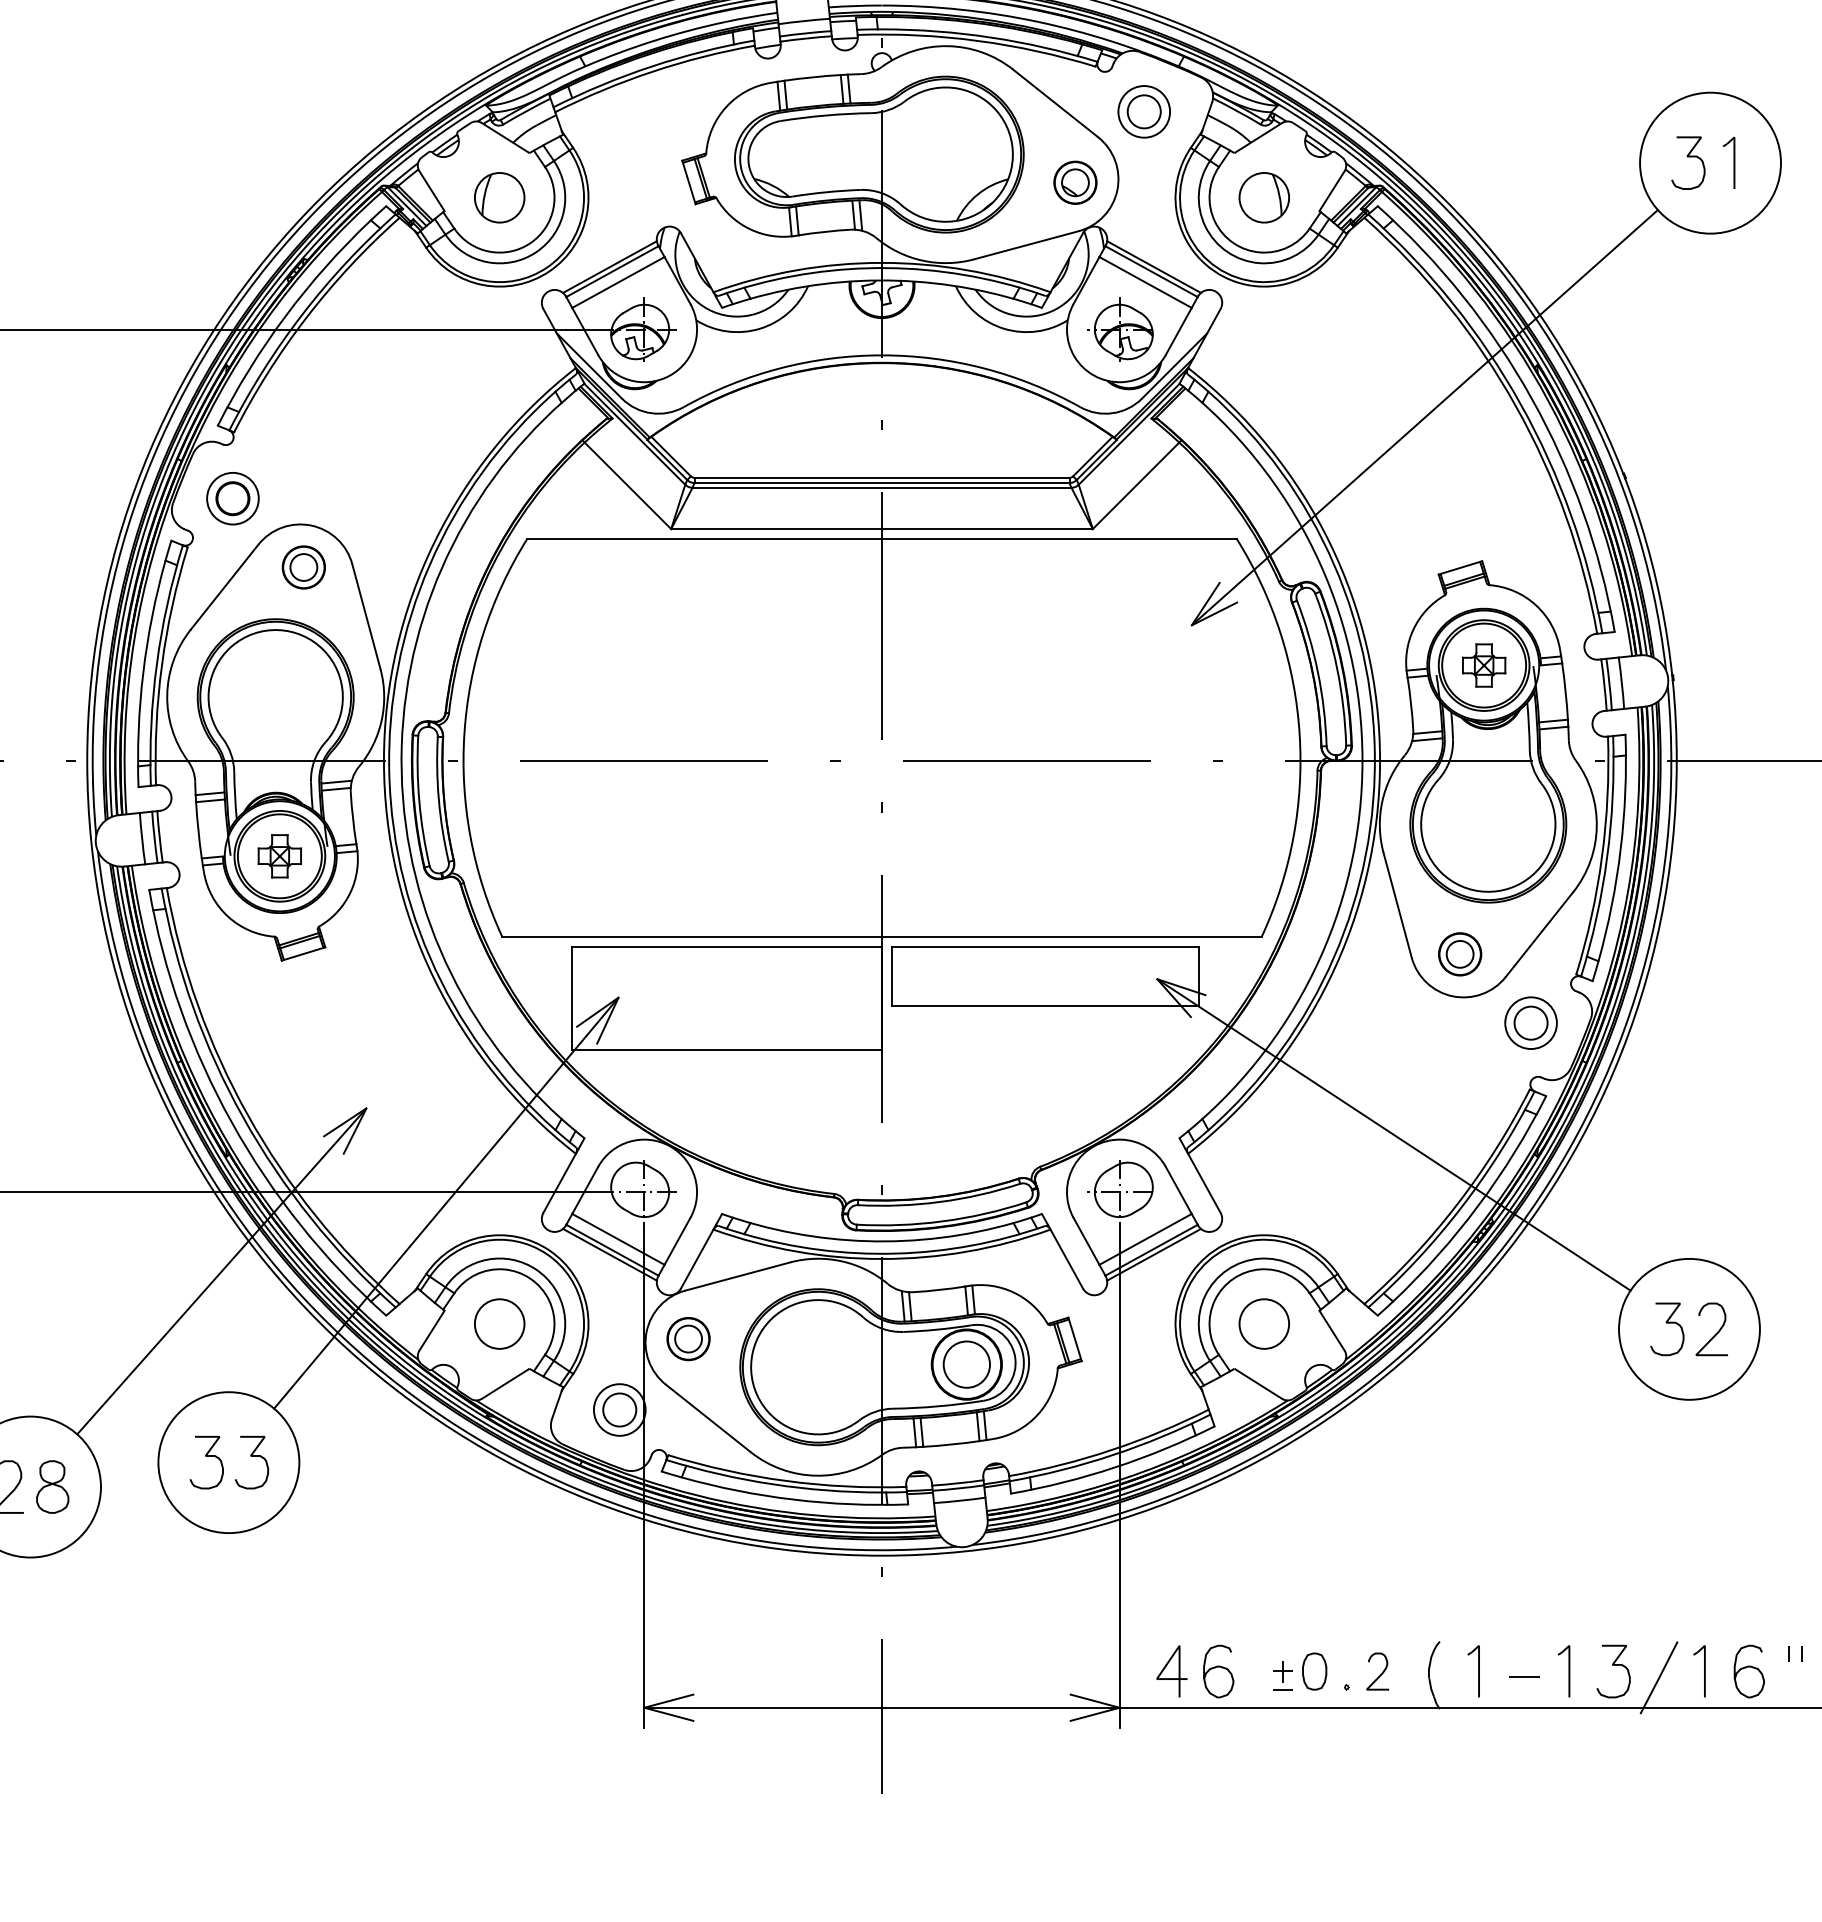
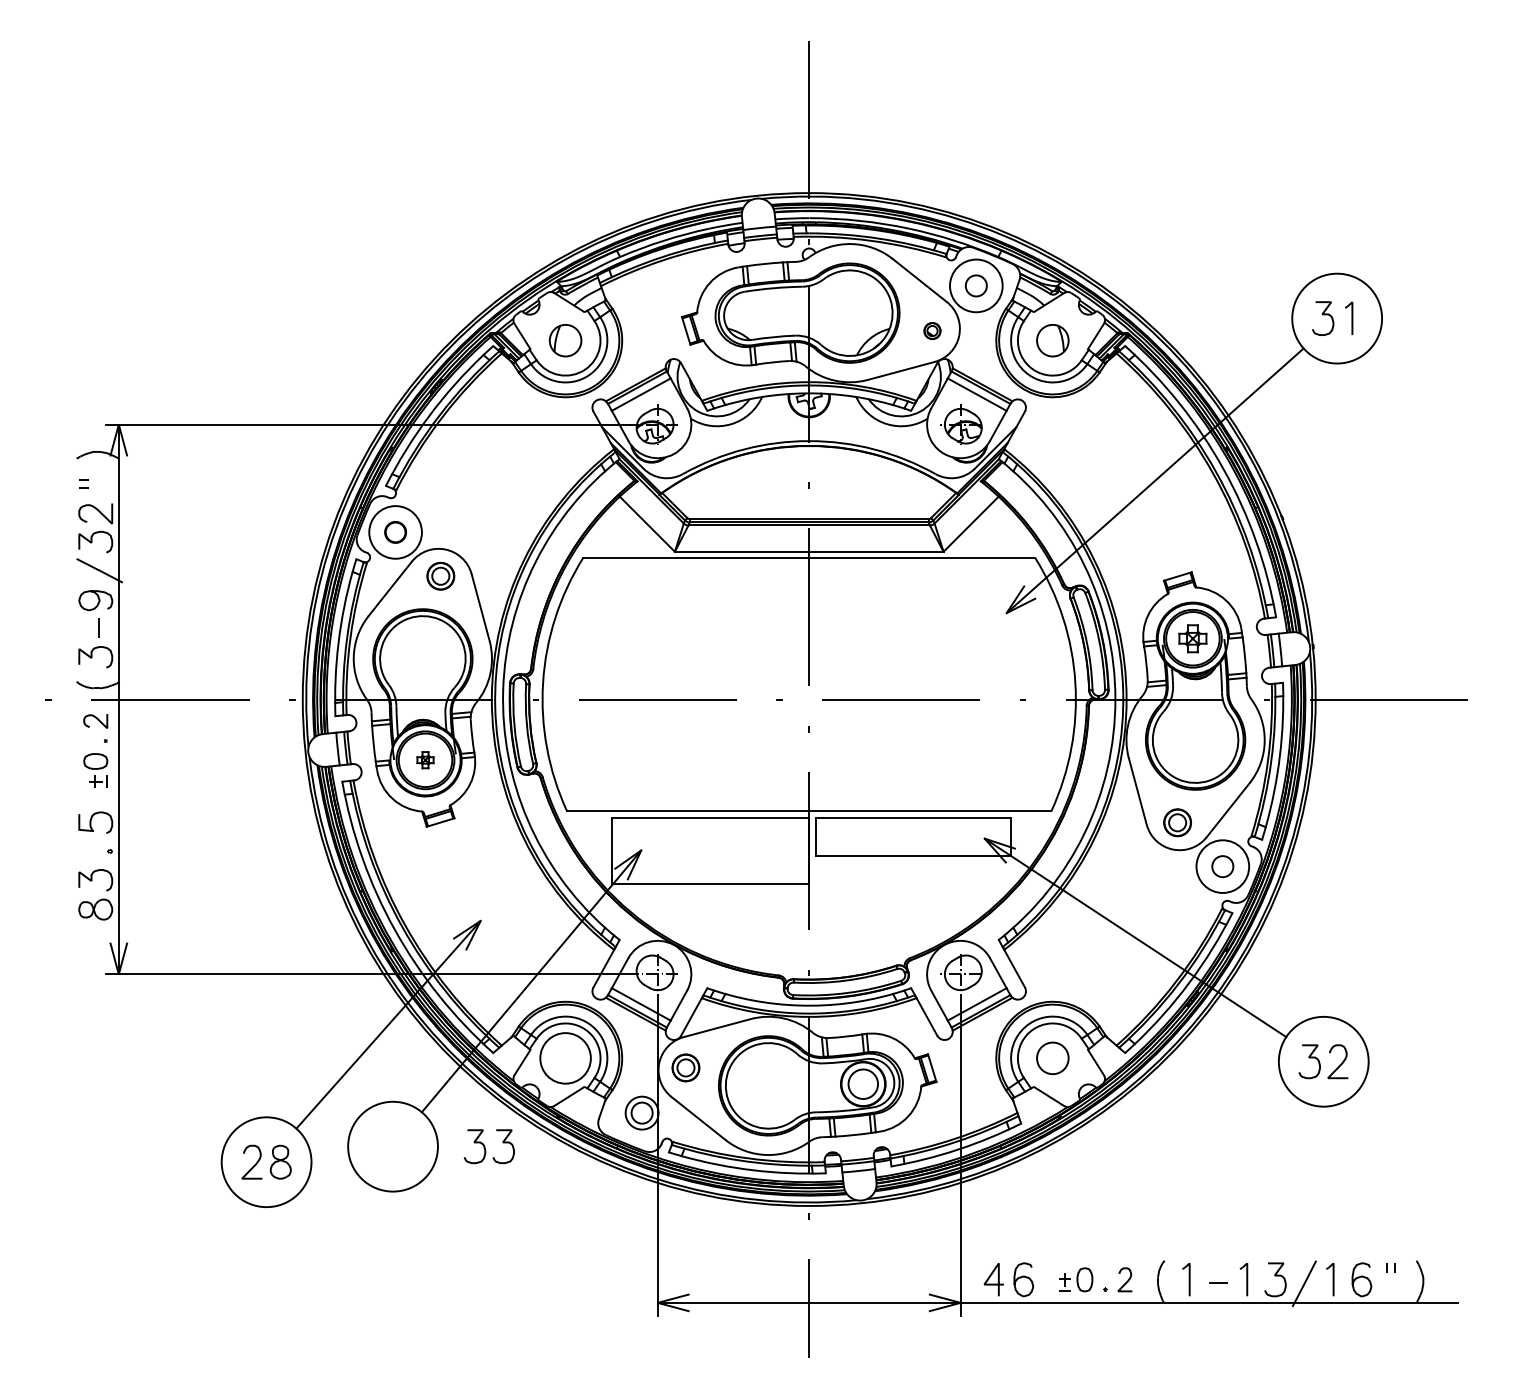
circle: (1142, 111) -> (975, 285), size x1.6
part: (1075, 181) -> (932, 330), size x0.6
circle: (232, 497) -> (395, 531), size x1.6
part: (279, 855) -> (425, 759), size x0.6
circle: (1530, 1022) -> (1222, 866), size x1.6
circle: (499, 1324) -> (565, 1058), size x1.6
part: (228, 1462) -> (488, 1146), moved

